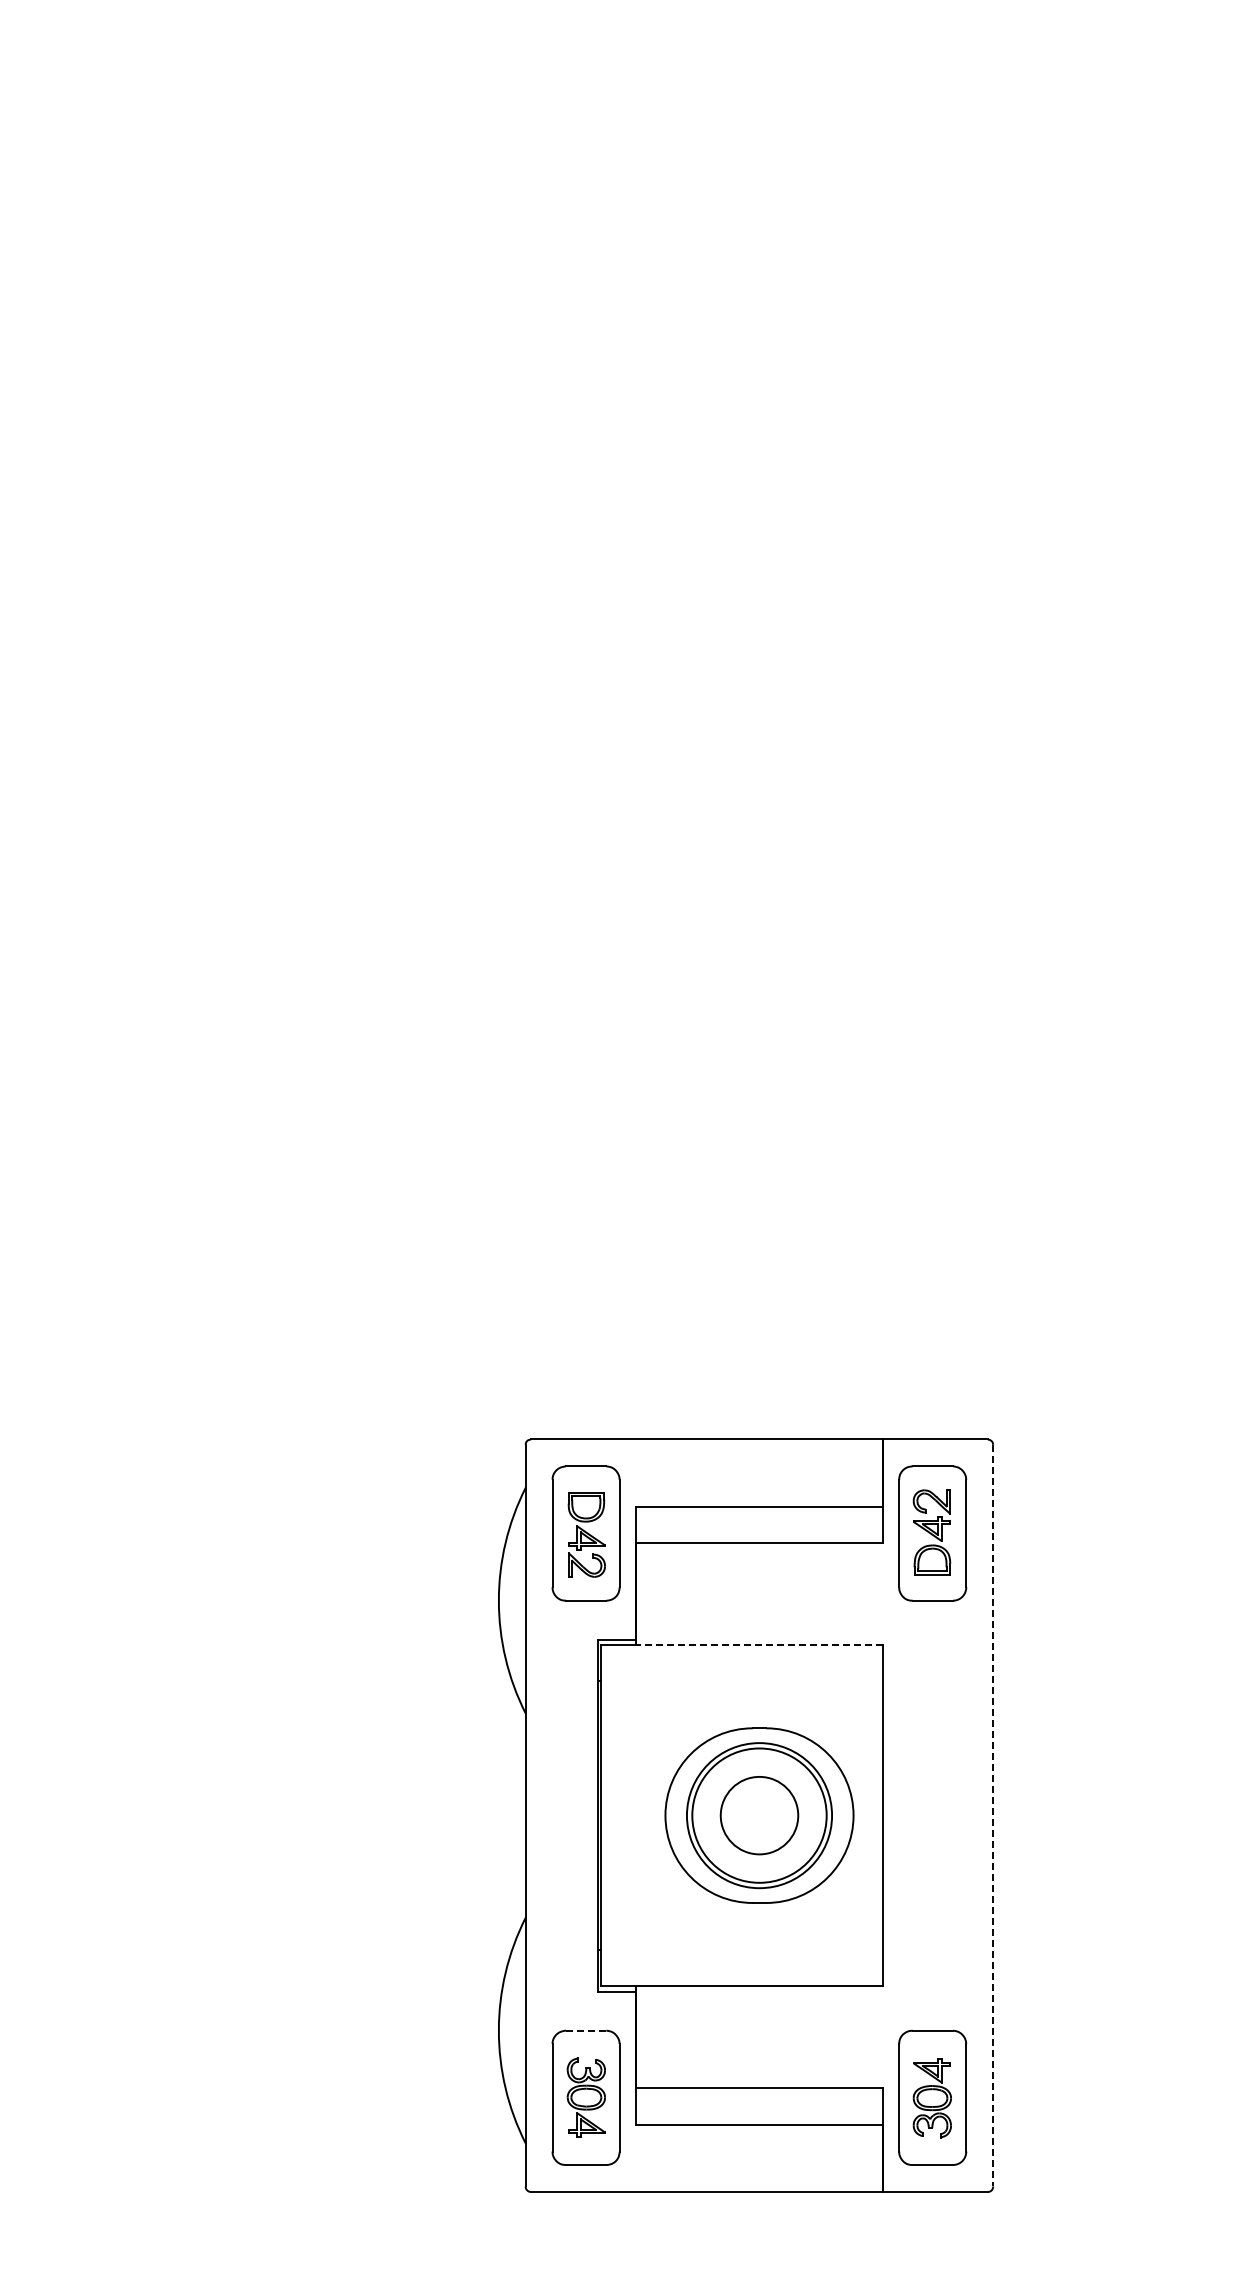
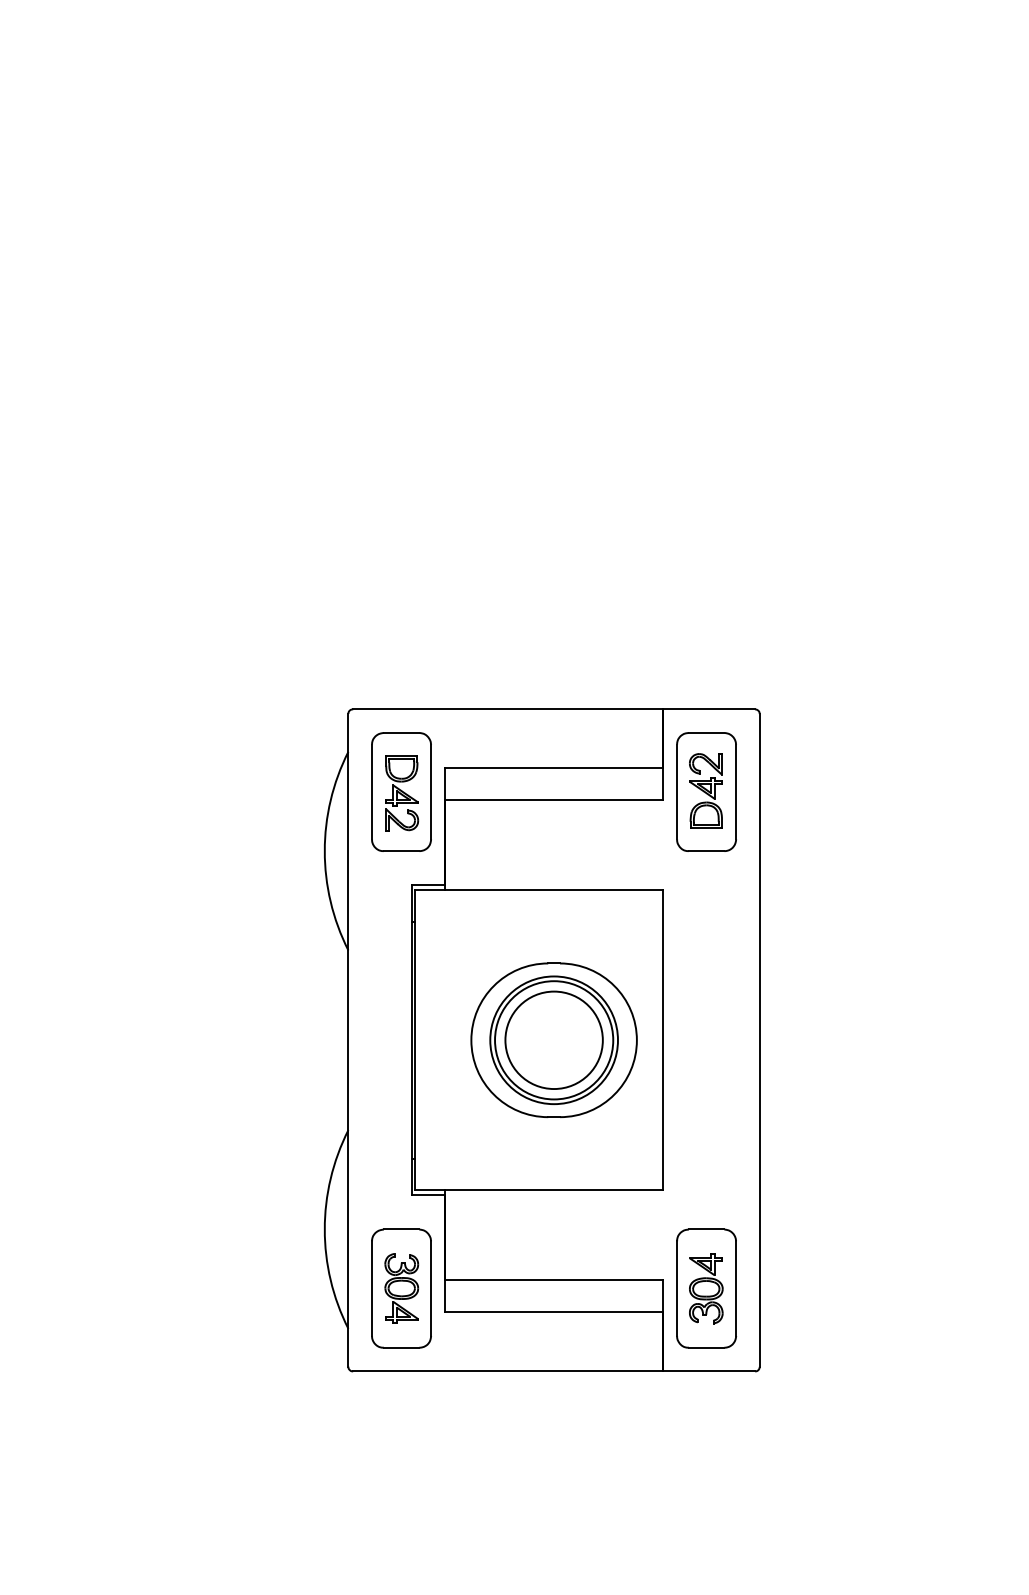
line: (759, 1645) -> (554, 890), dashed -> solid
circle: (759, 1815) -> (554, 1040), size x1.43
line: (993, 1815) -> (760, 1040), dashed -> solid
line: (586, 2030) -> (401, 1229), dashed -> solid

